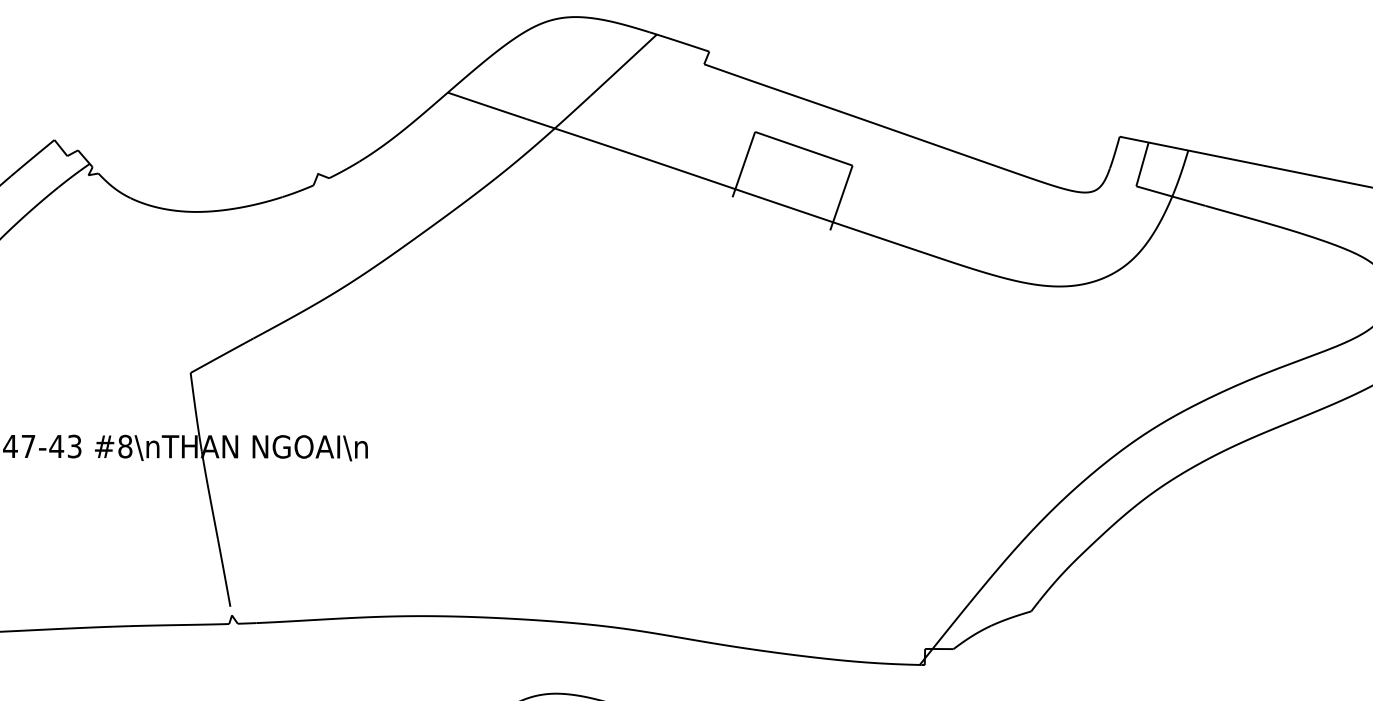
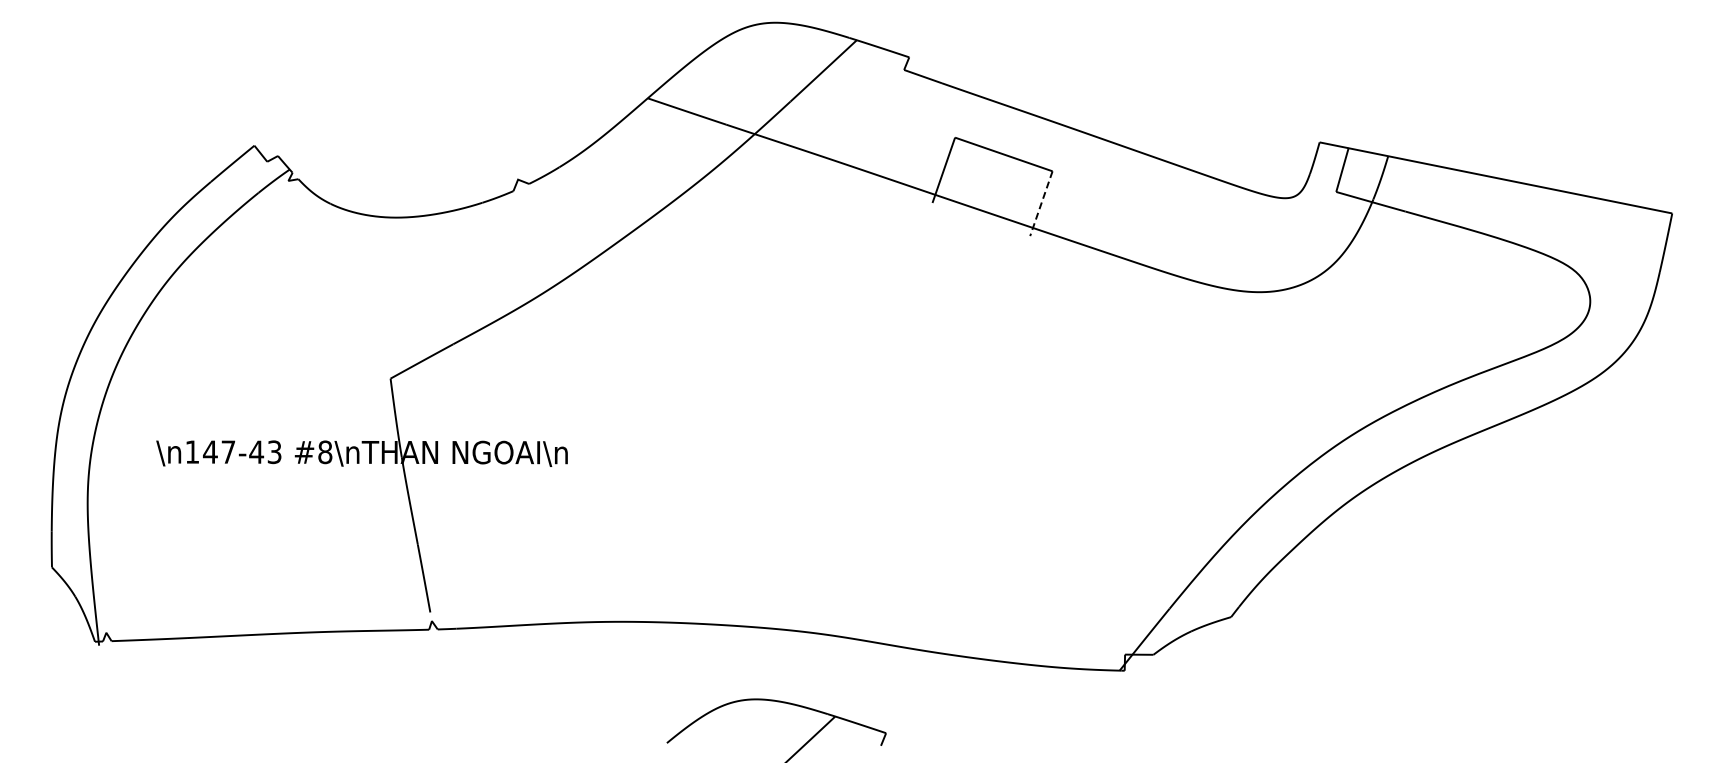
line: (841, 198) -> (1041, 204), solid -> dashed

